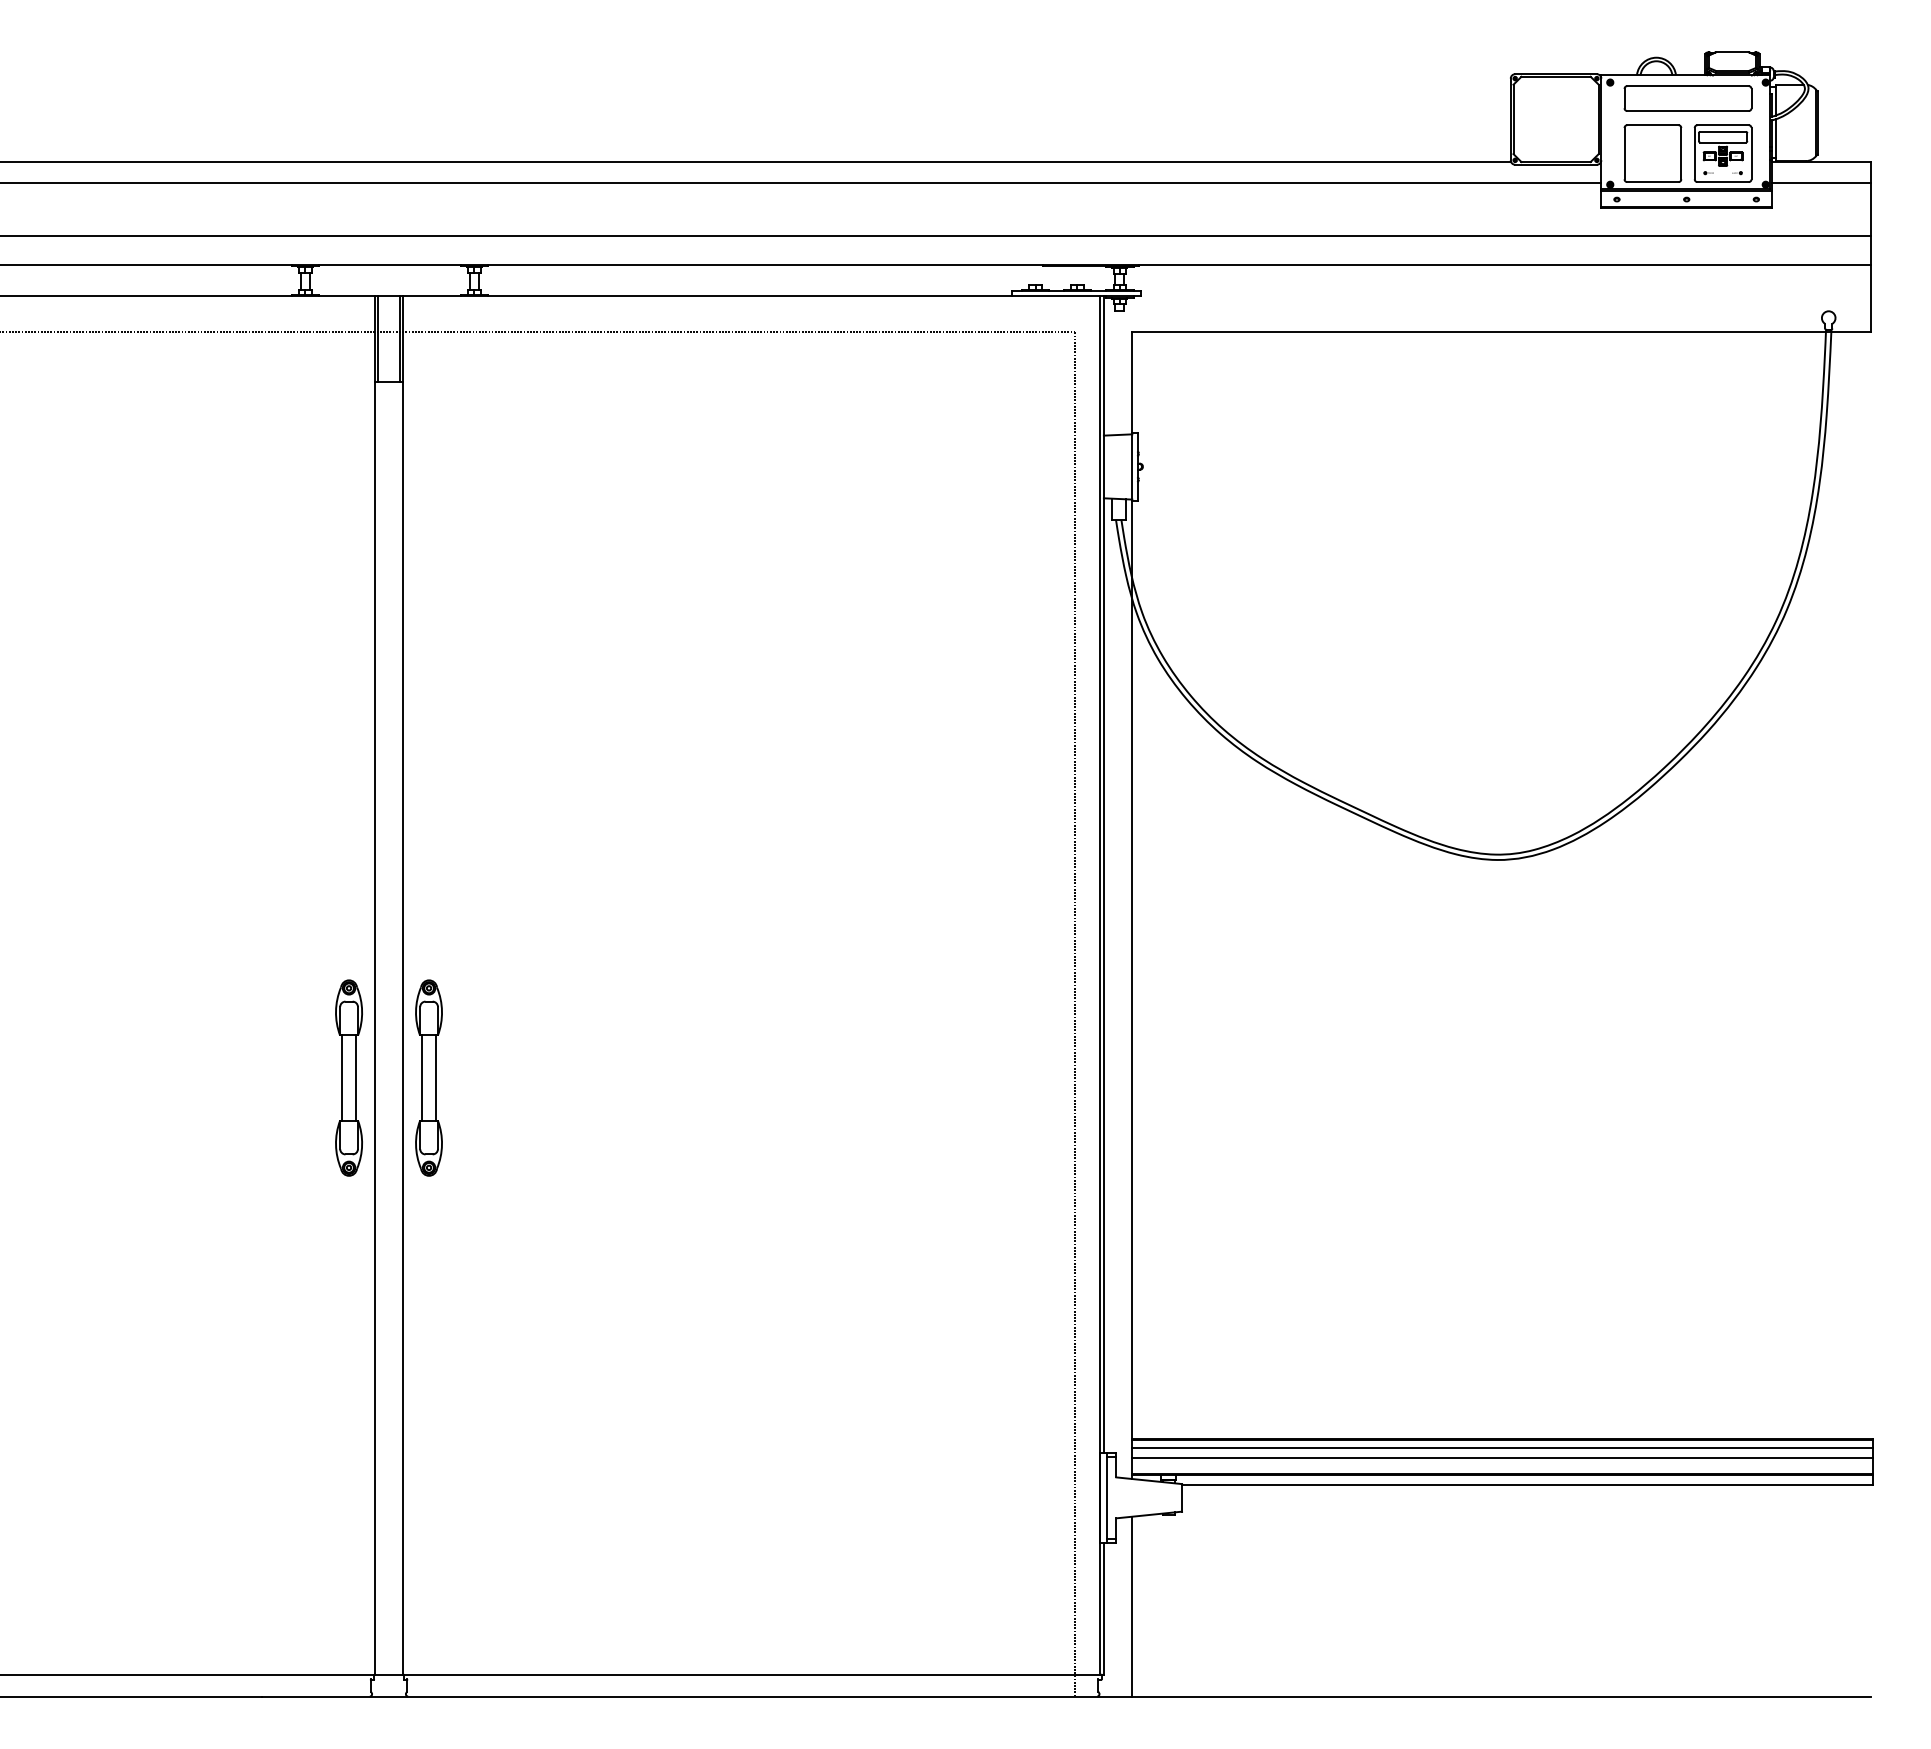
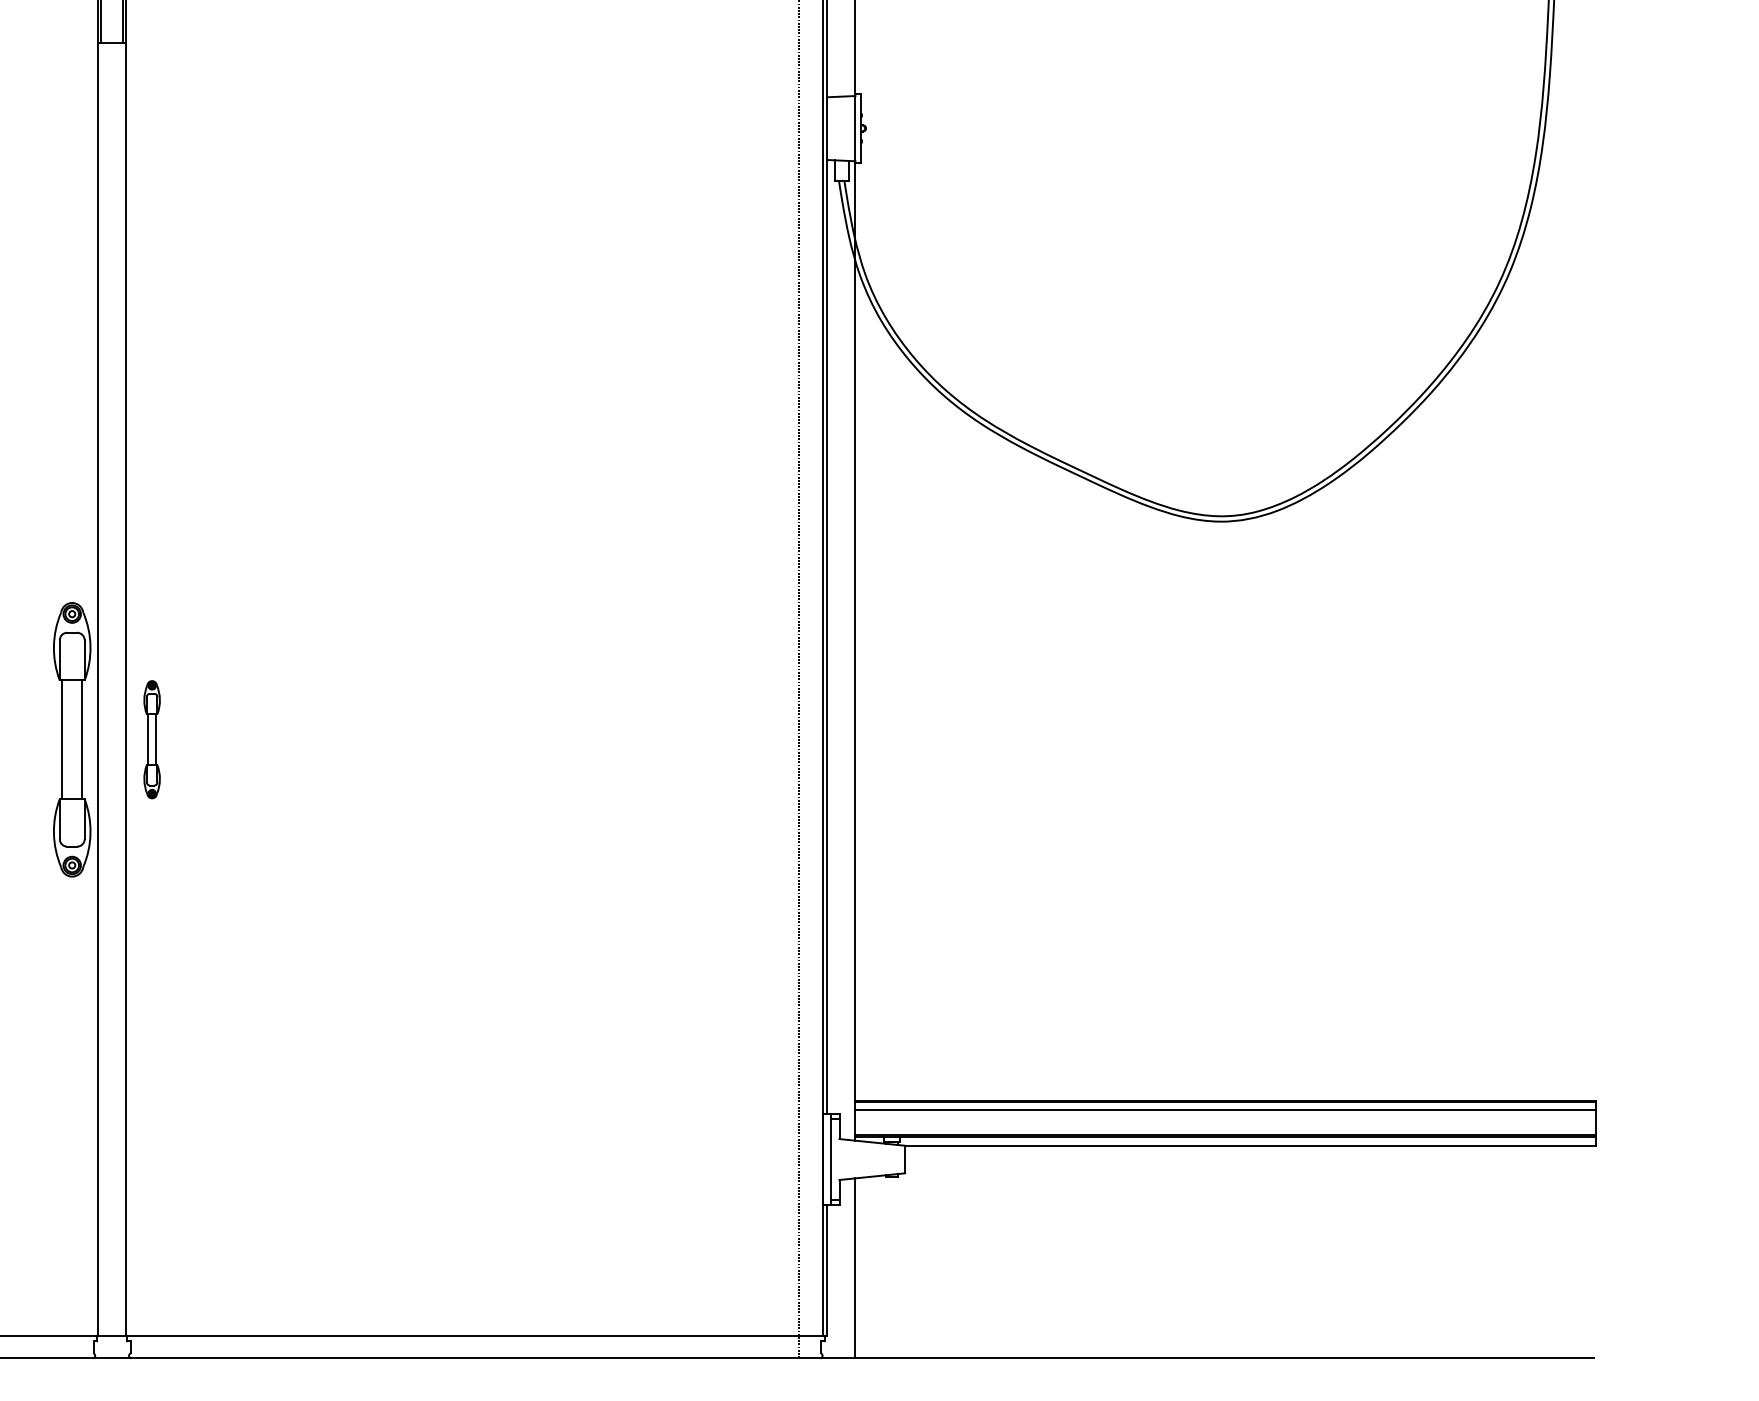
part: (348, 1077) -> (71, 739), size x1.4
part: (428, 1077) -> (151, 739), size x0.6
line: (1502, 1457) -> (1225, 1119), removed

